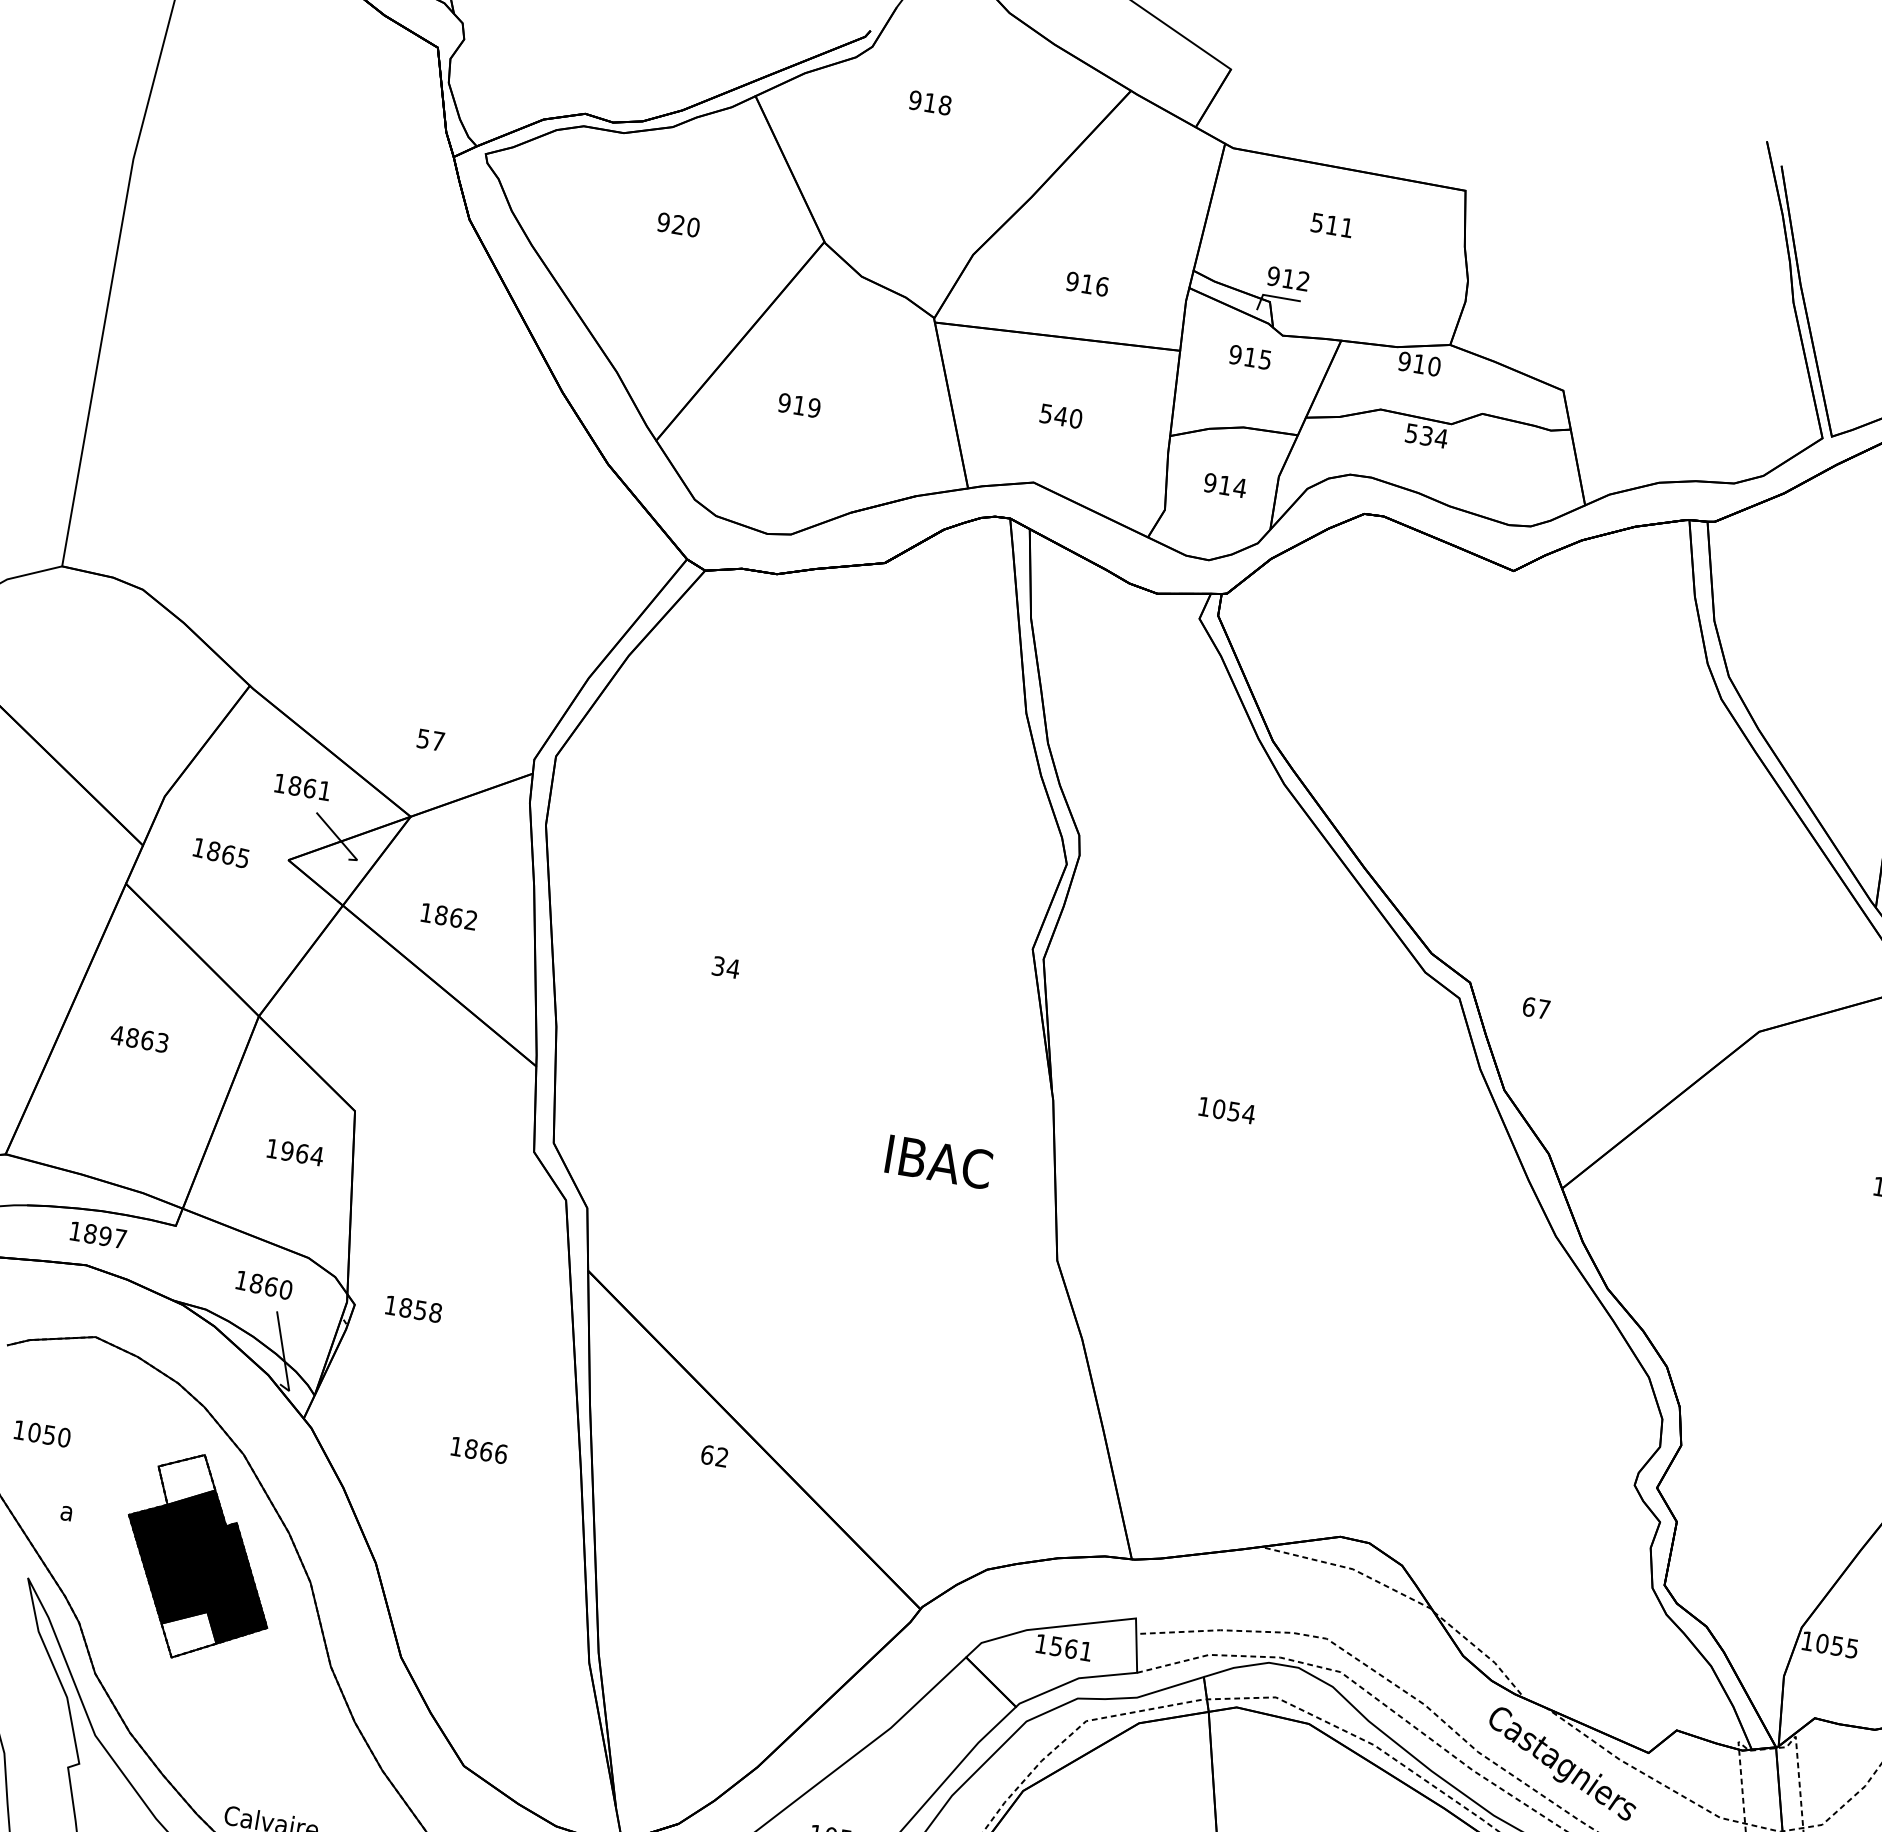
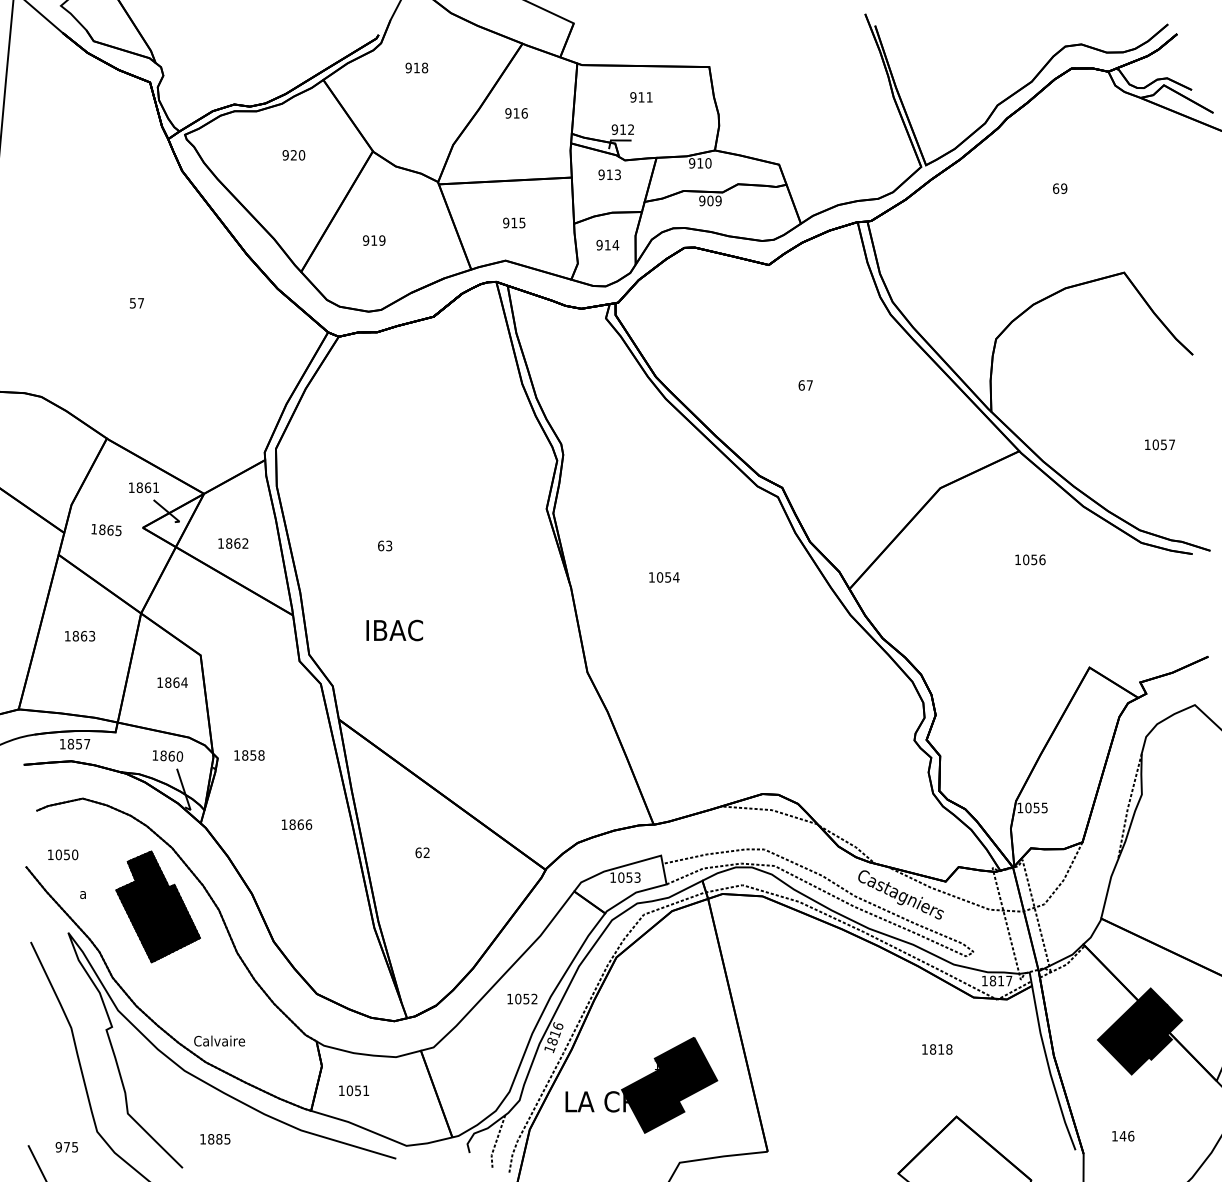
text: (1317, 223) -> (633, 97), 511 -> 911
text: (1087, 284) -> (516, 113), moved
text: (1264, 357) -> (617, 173), 915 -> 913
text: (1061, 415) -> (514, 222), 540 -> 915
text: (1426, 435) -> (710, 200), 534 -> 909
text: (429, 740) -> (136, 303), moved
text: (726, 966) -> (385, 545), 34 -> 63
text: (1535, 1008) -> (805, 385), moved
text: (117, 1035) -> (67, 636), 4863 -> 1863
text: (287, 1150) -> (168, 682), 1964 -> 1864
text: (938, 1162) -> (394, 630), moved
text: (104, 1234) -> (78, 743), 1897 -> 1857
text: (714, 1455) -> (422, 852), moved
fill: (185, 1479) -> (143, 866), added
fill: (188, 1634) -> (158, 948), added
text: (1071, 1648) -> (629, 877), 1561 -> 1053

